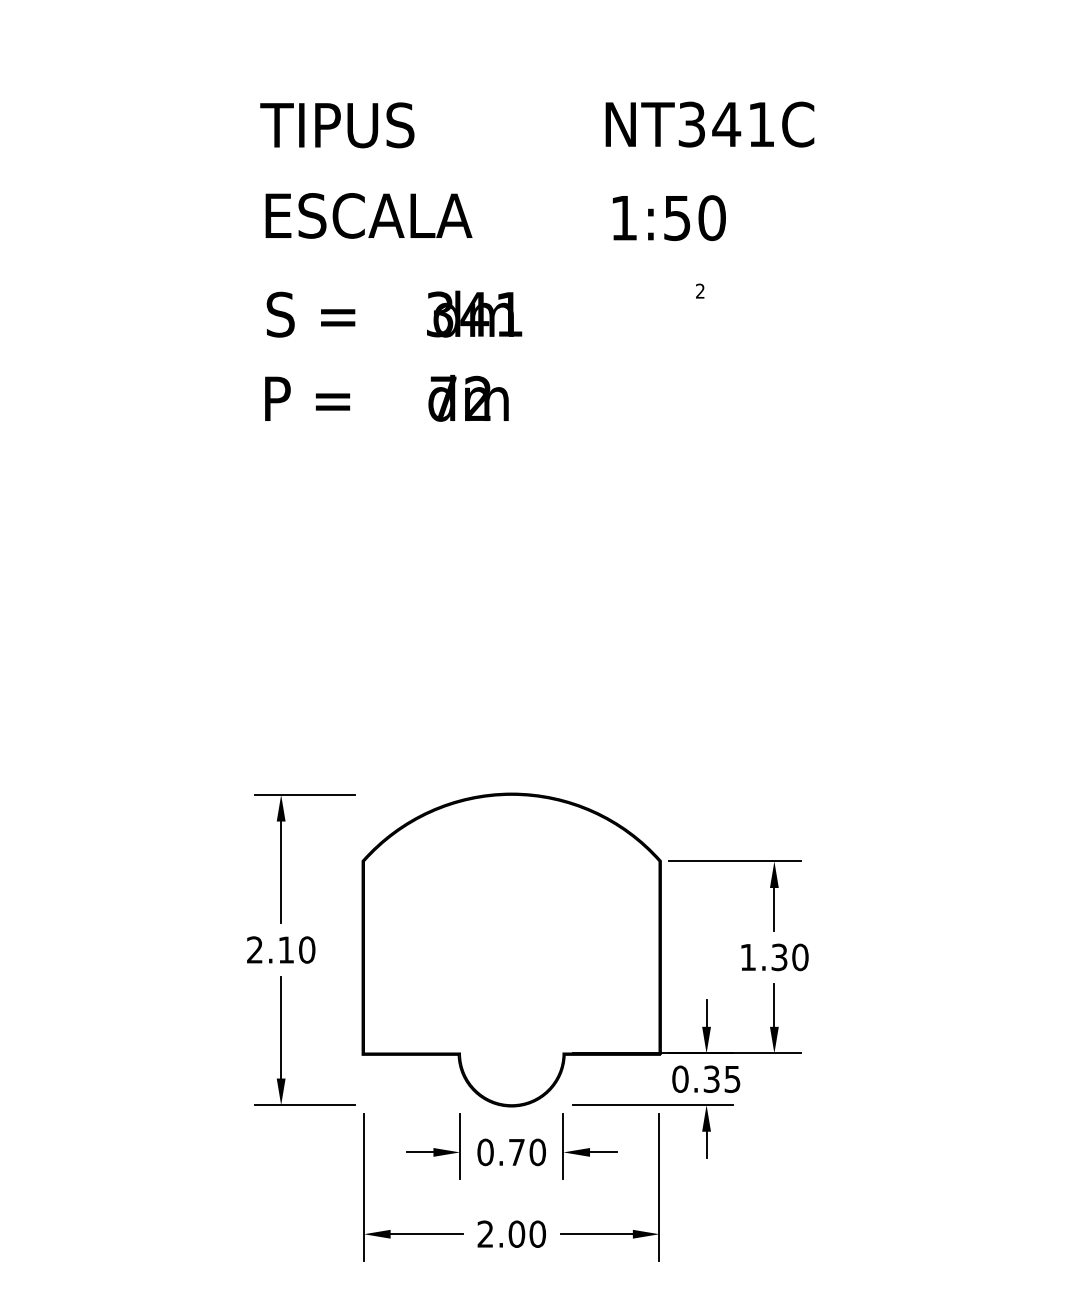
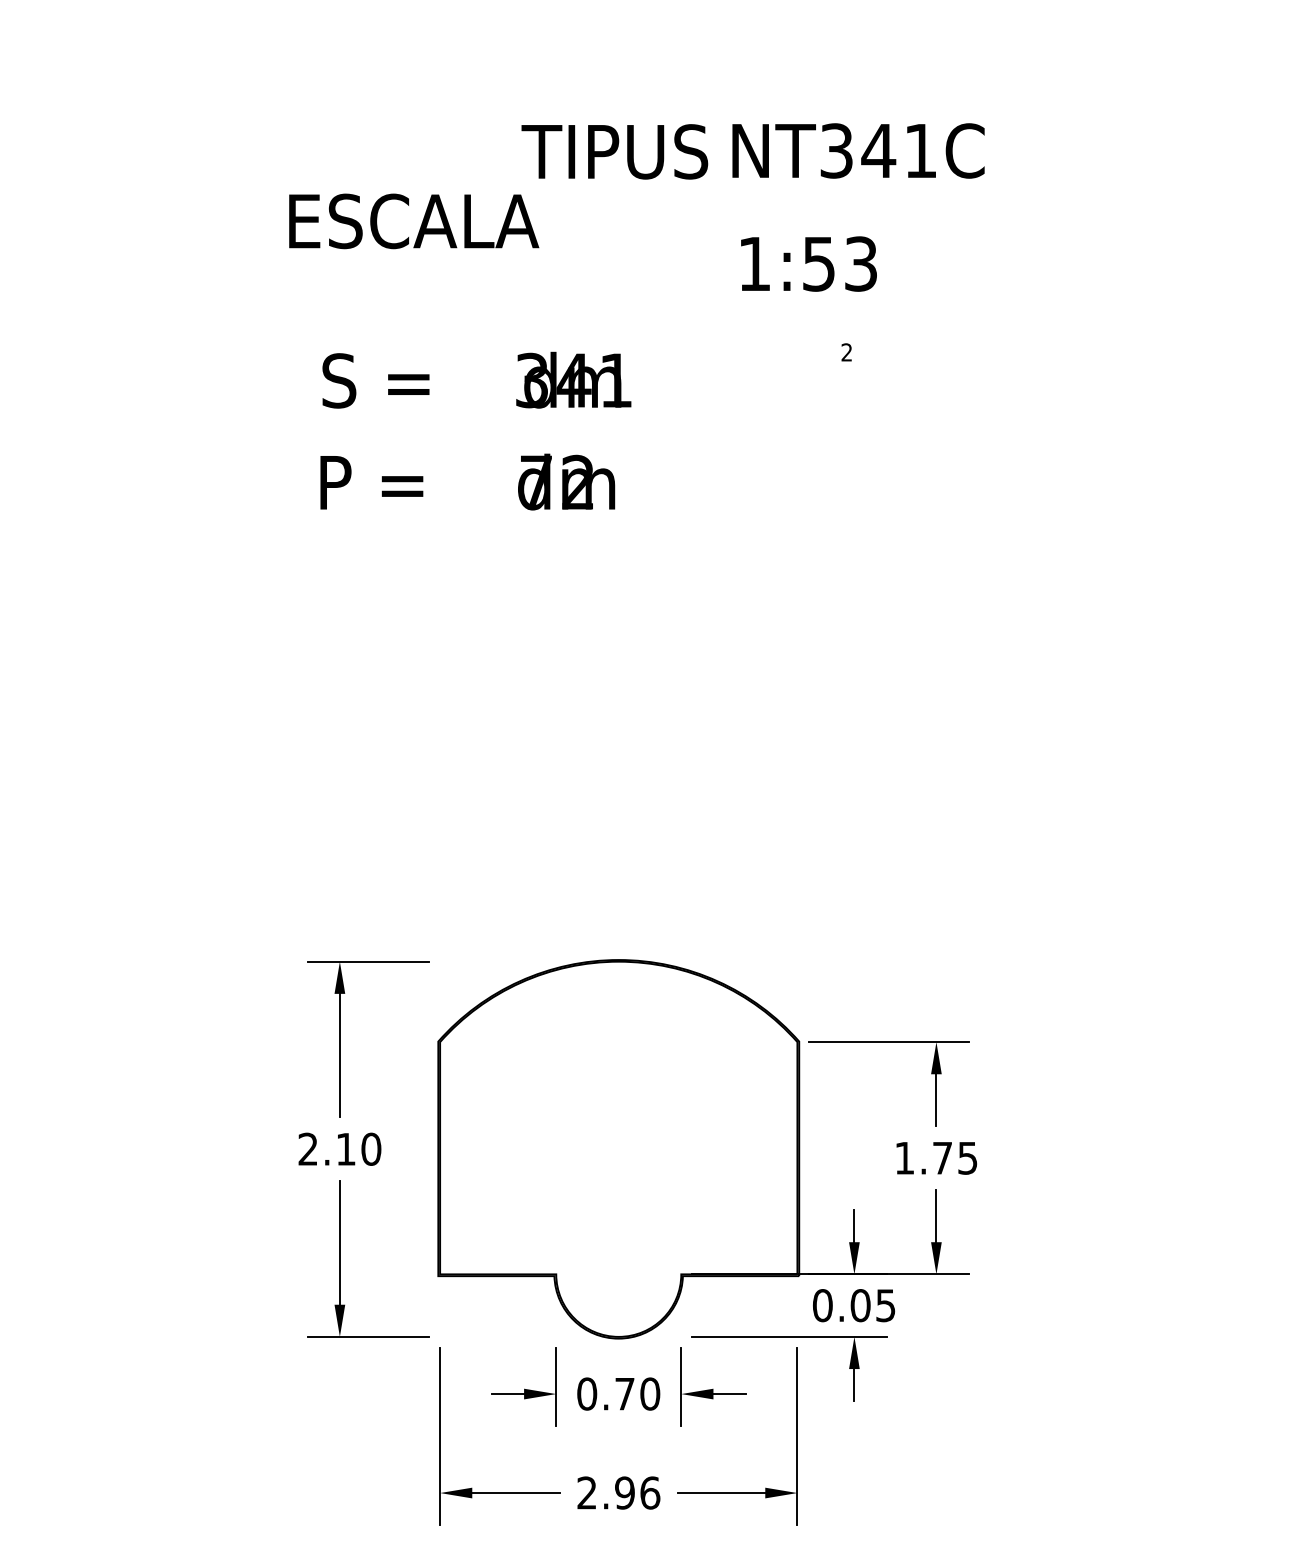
text: (337, 125) -> (614, 151), moved
text: (369, 215) -> (414, 221), moved
text: (711, 217) -> (860, 263), 1:50 -> 1:53
text: (790, 956) -> (955, 1157), 1.30 -> 1.75
text: (711, 1079) -> (860, 1305), 0.35 -> 0.05
text: (527, 1233) -> (637, 1492), 2.00 -> 2.96

